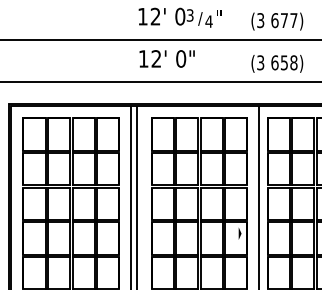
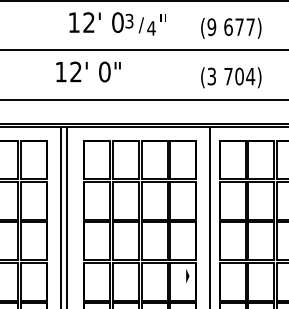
text: (260, 20) -> (211, 27), (3 -> (9
text: (166, 58) -> (87, 71), moved
text: (284, 62) -> (239, 76), 658) -> 704)

